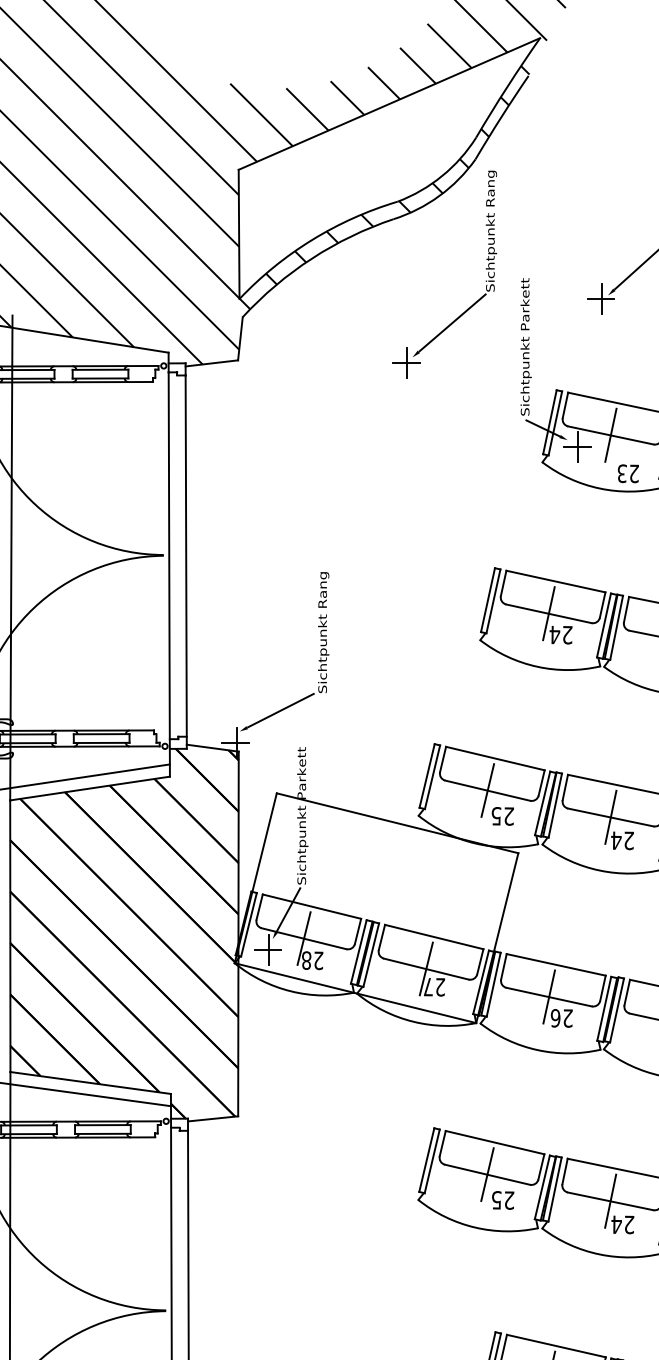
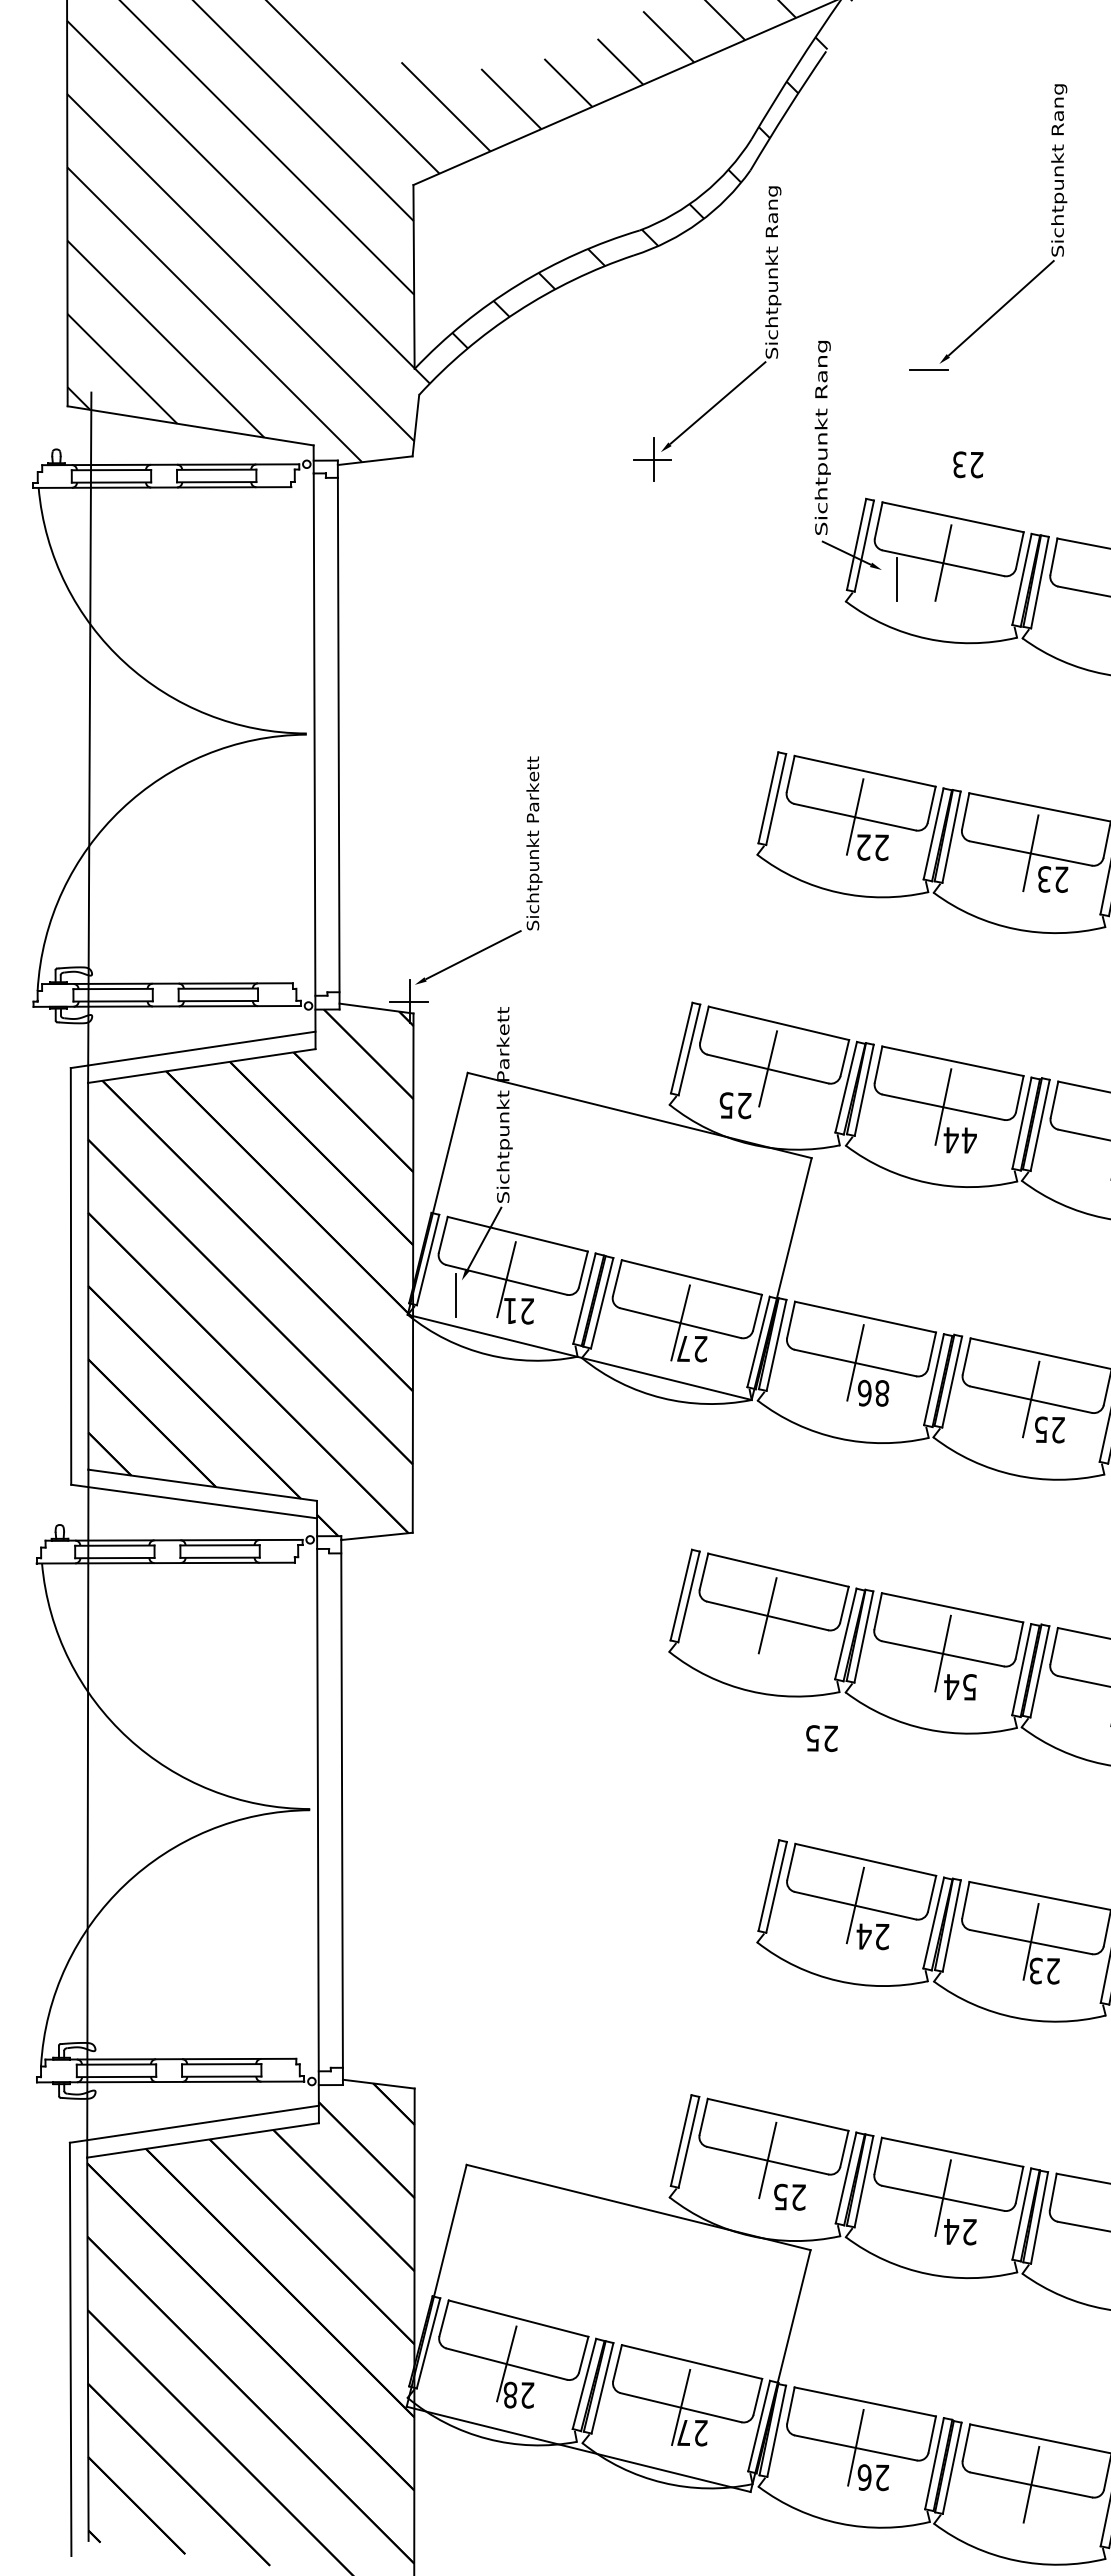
line: (601, 298) -> (930, 368), removed
text: (525, 347) -> (822, 437), Sichtpunkt Parkett -> Sichtpunkt Rang
line: (577, 446) -> (895, 579), removed
text: (628, 473) -> (968, 464), moved
text: (323, 632) -> (534, 843), Sichtpunkt Rang -> Sichtpunkt Parkett
text: (554, 635) -> (863, 847), 24 -> 22
text: (502, 816) -> (735, 1105), moved
text: (628, 840) -> (968, 1140), 24 -> 44
line: (268, 950) -> (455, 1296), removed
text: (306, 960) -> (509, 1310), 28 -> 21
text: (568, 1018) -> (882, 1393), 26 -> 86
text: (502, 1200) -> (821, 1738), moved
text: (629, 1224) -> (969, 1687), 24 -> 54

